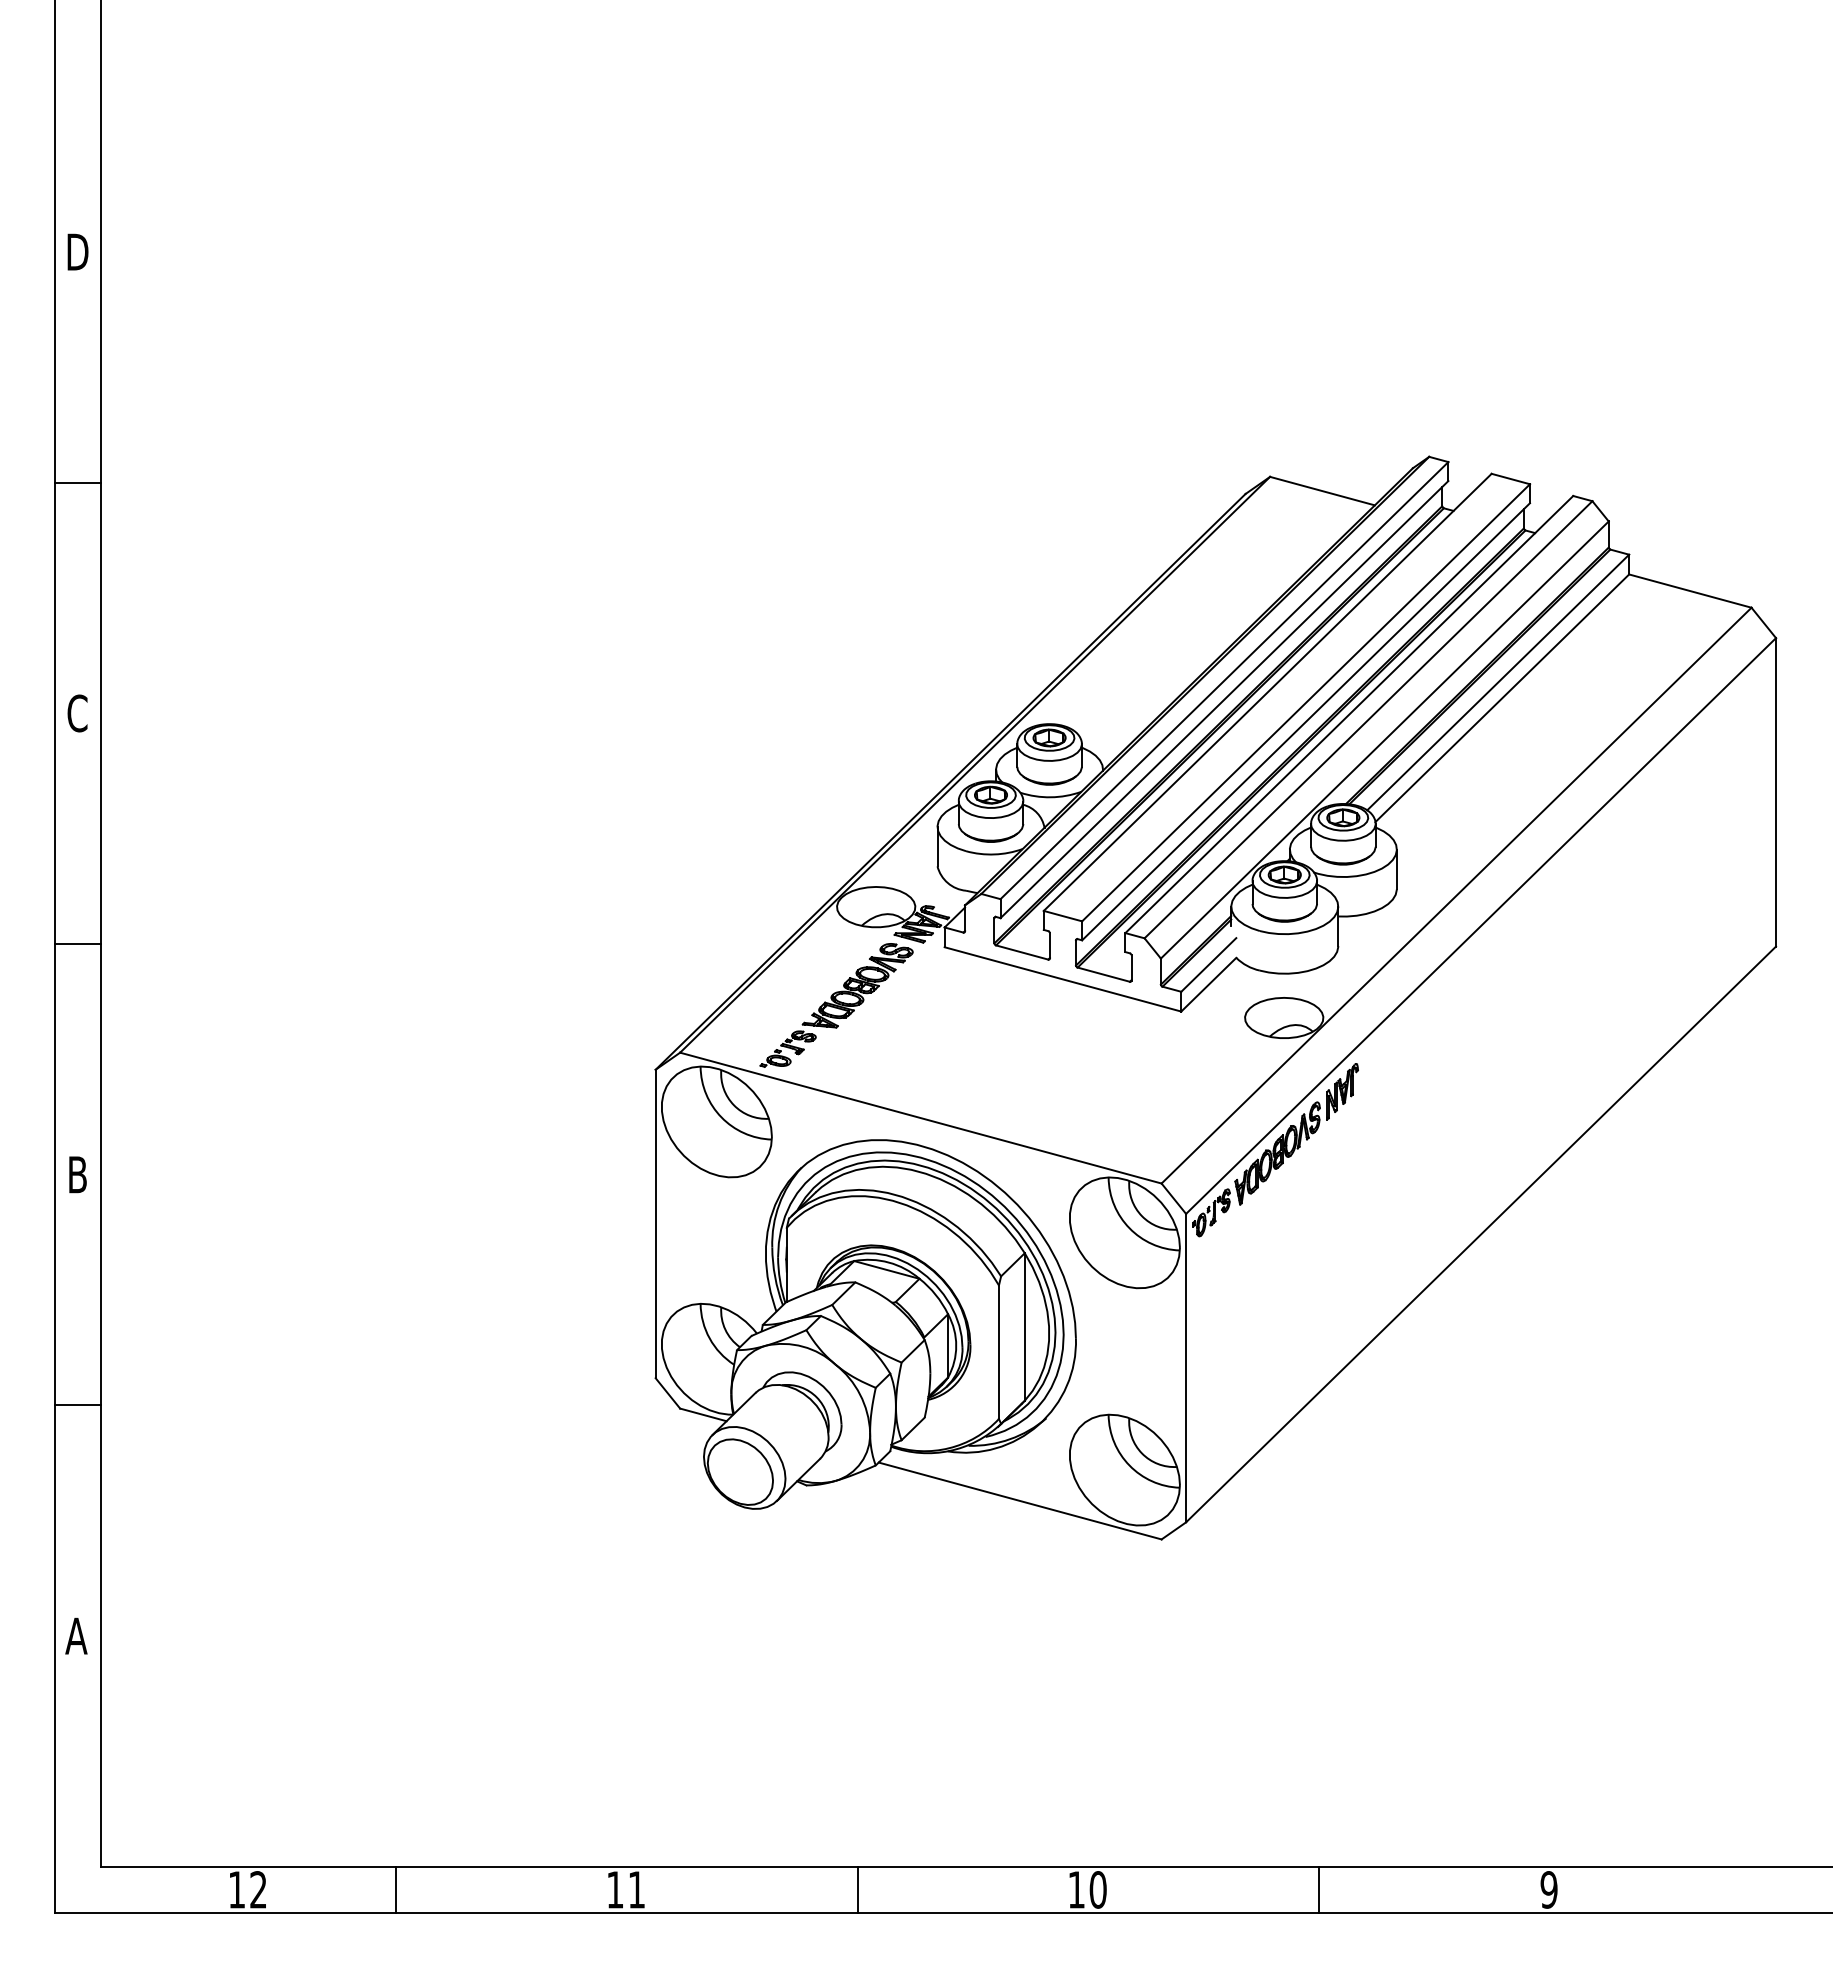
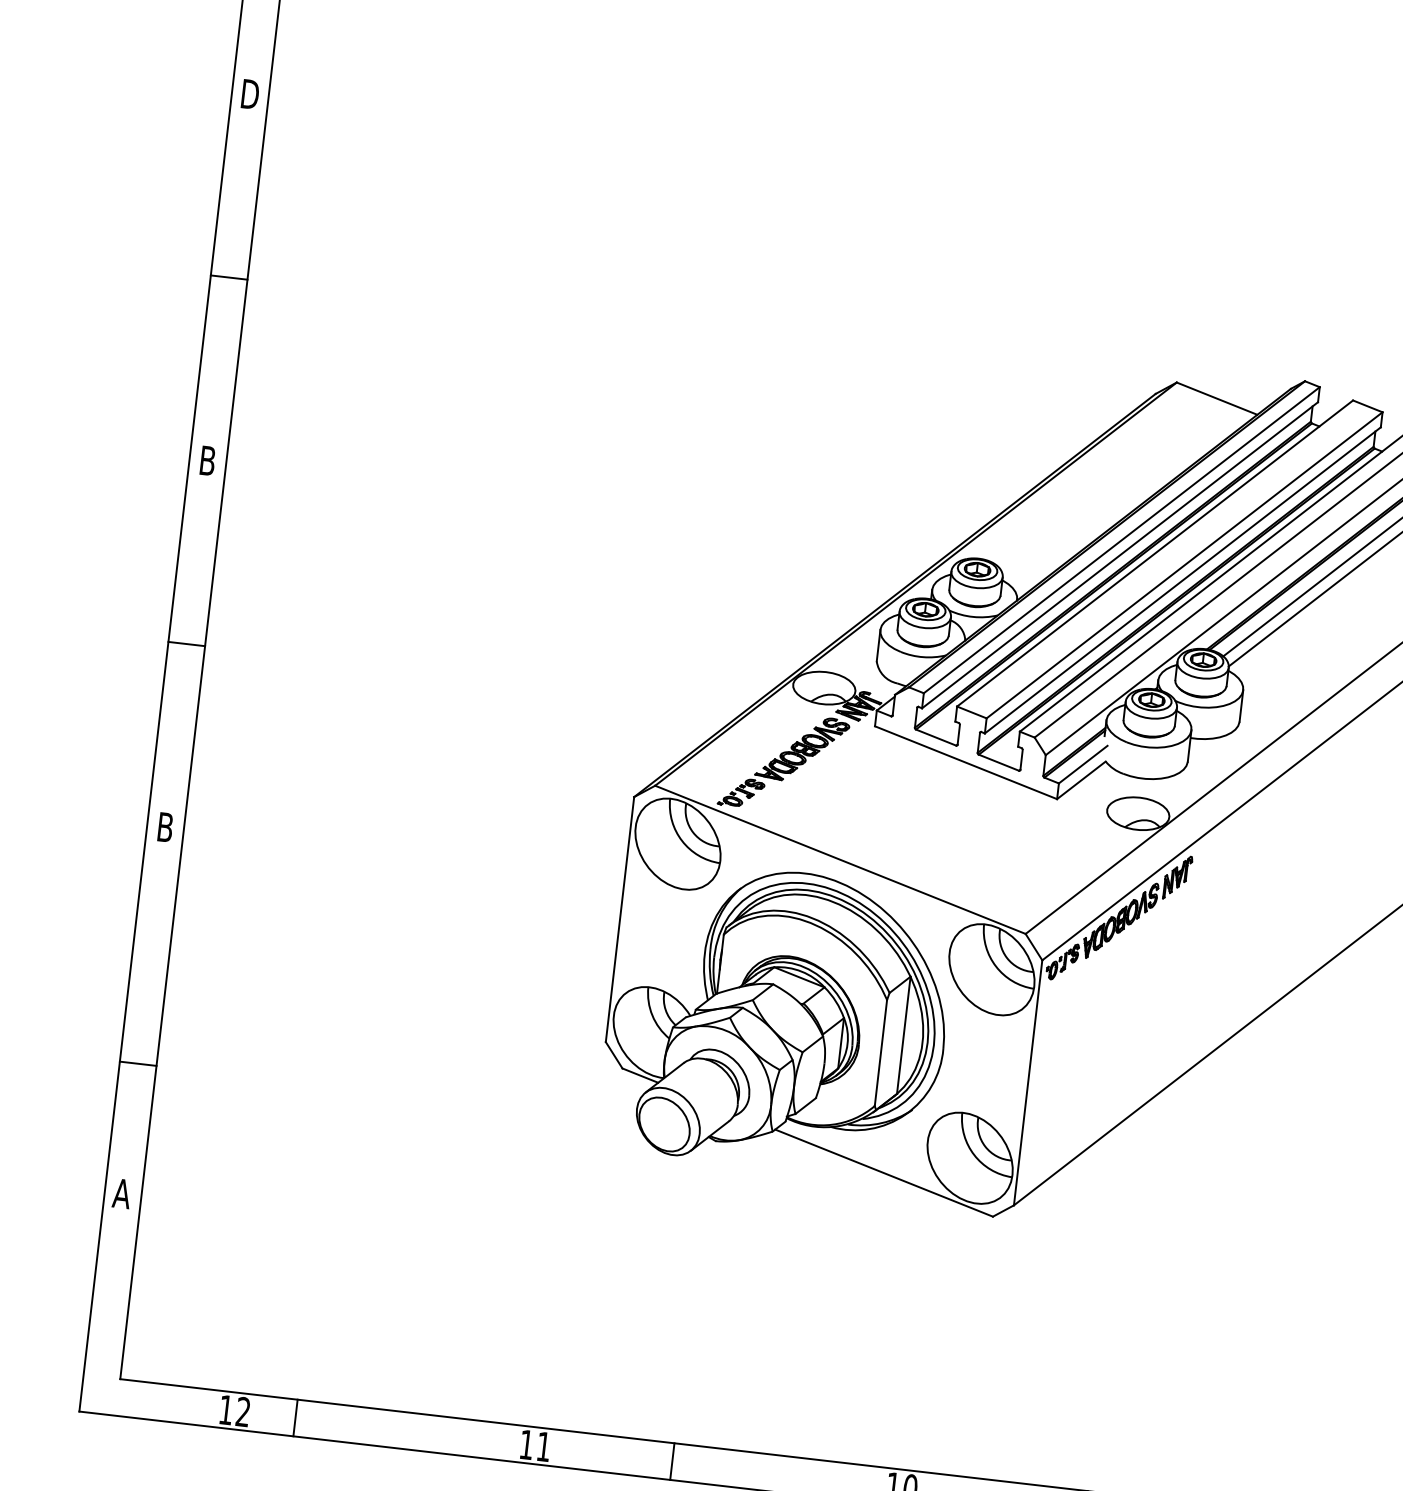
text: (77, 713) -> (207, 460), C -> B
line: (77, 1405) -> (137, 1063), moved
line: (396, 1889) -> (295, 1417), moved
line: (857, 1889) -> (672, 1461), moved

